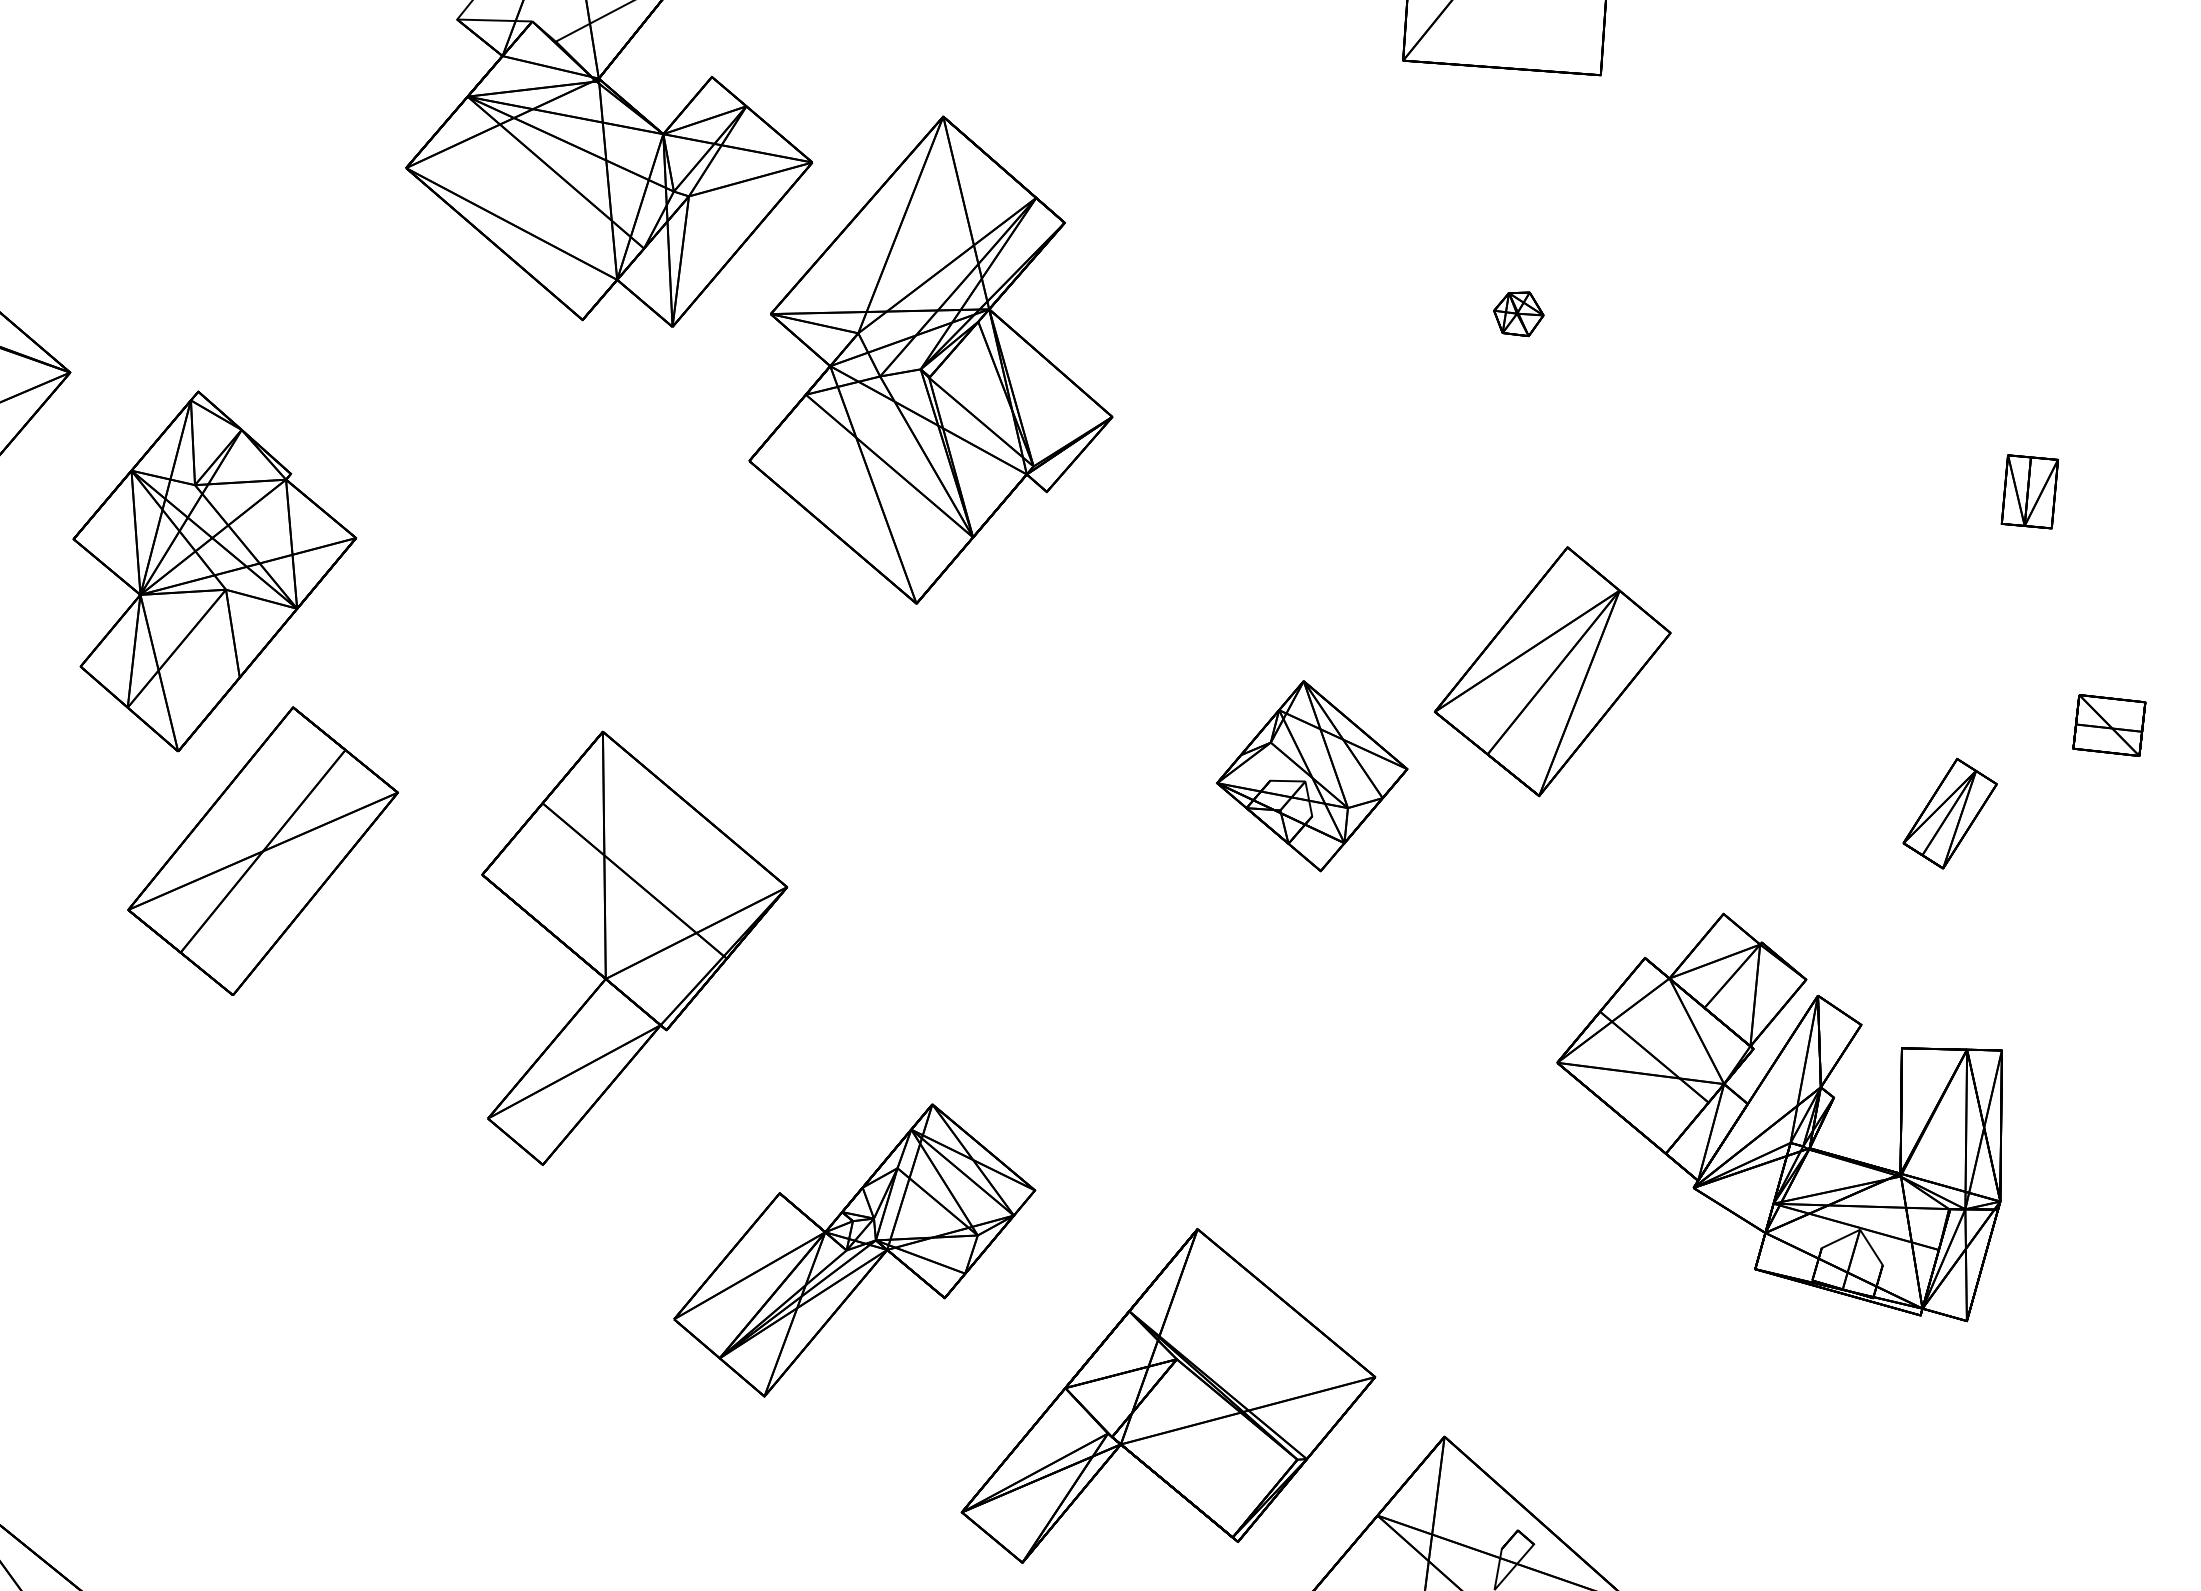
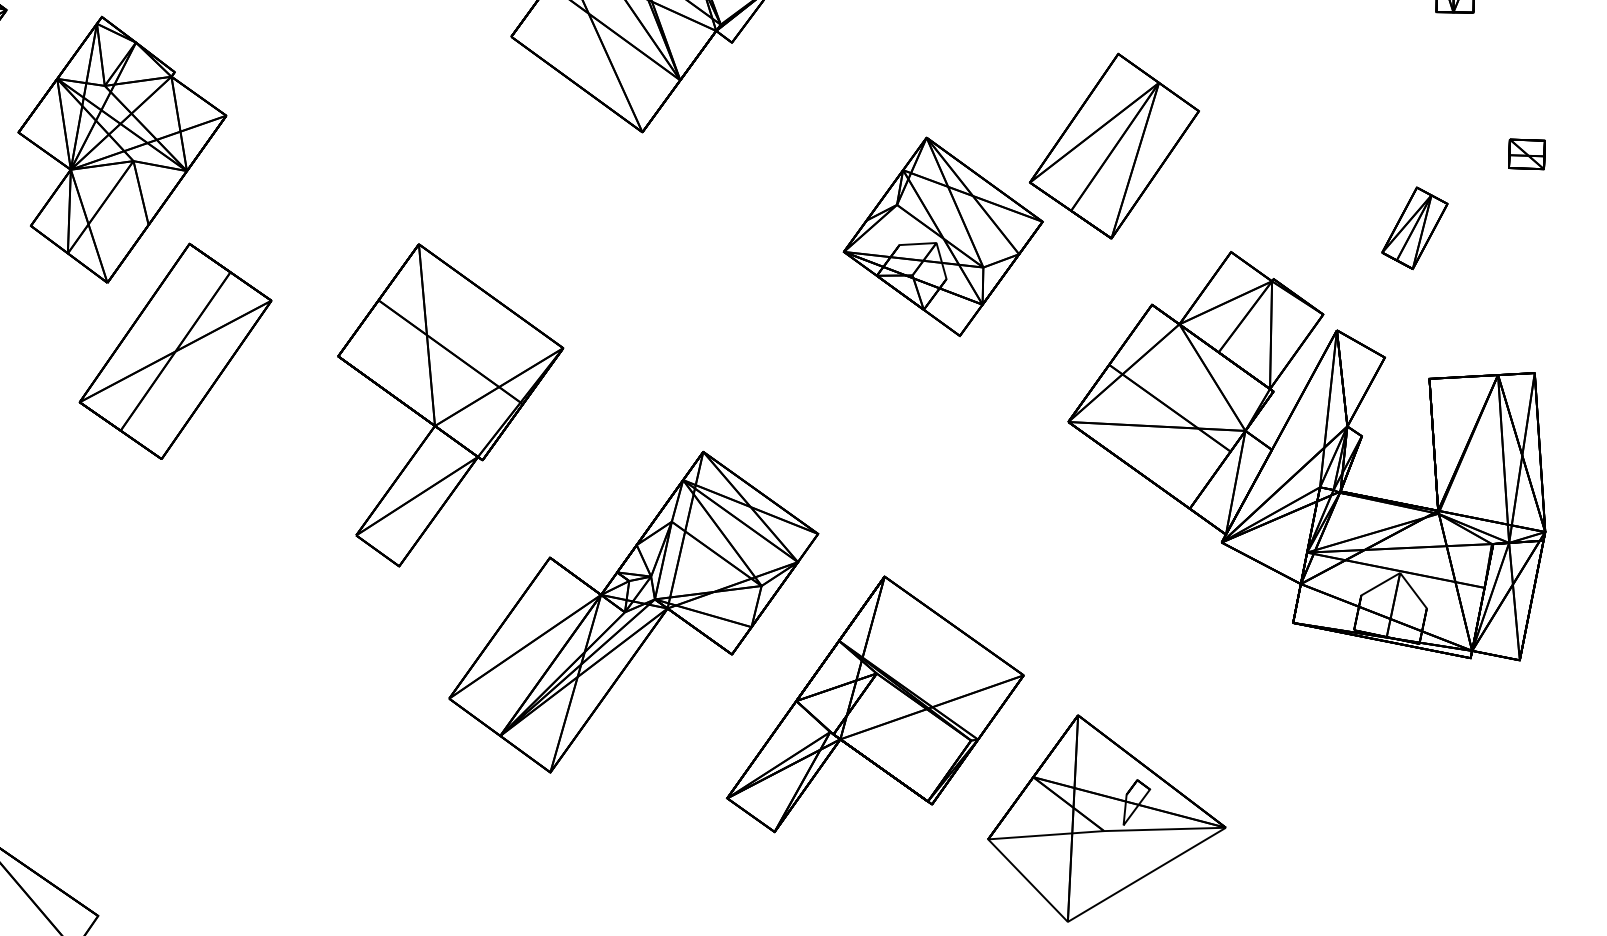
part: (2108, 725) -> (1526, 154), size x0.71
part: (1312, 775) -> (943, 236), size x1.43
part: (1779, 1117) -> (1306, 461), size x1.43
part: (854, 1250) -> (633, 611), size x1.43

